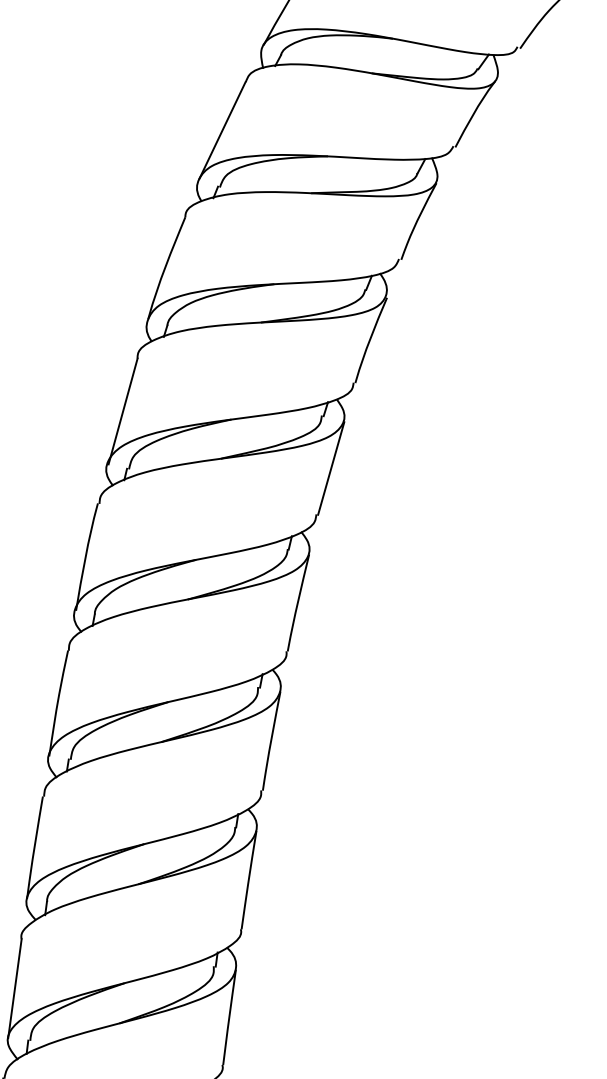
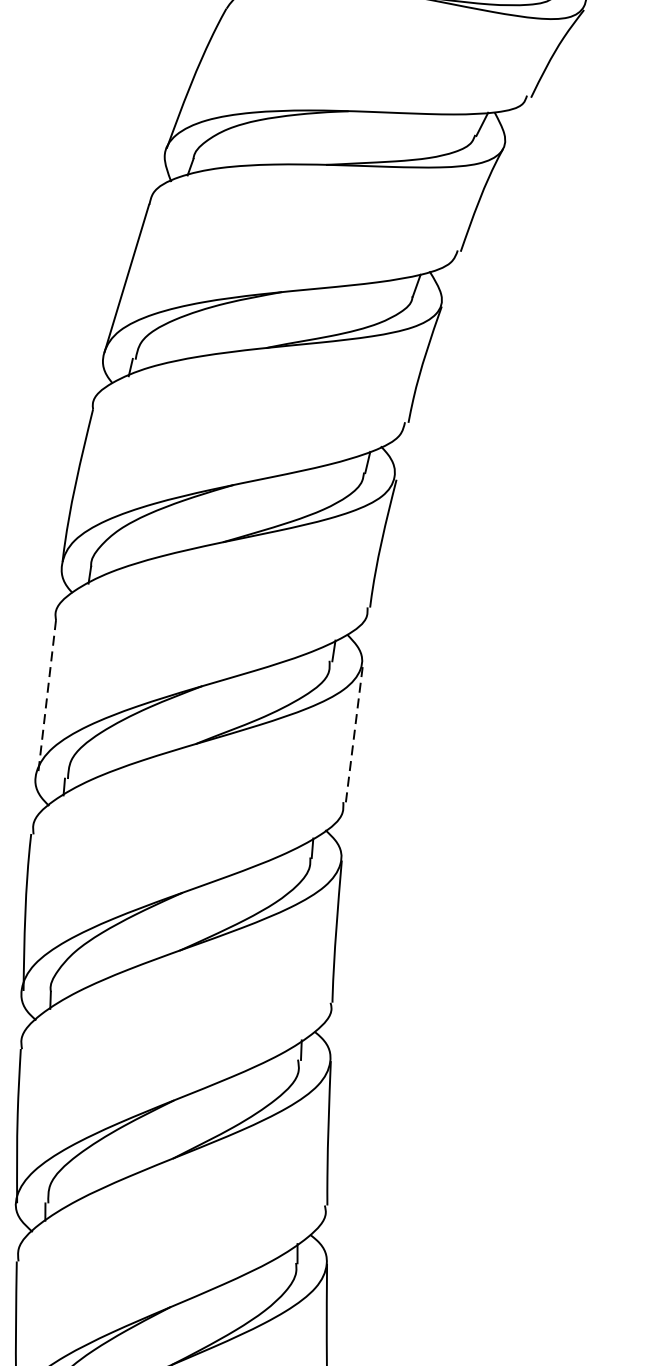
line: (123, 411) -> (47, 698), solid -> dashed
line: (331, 468) -> (354, 733), solid -> dashed

